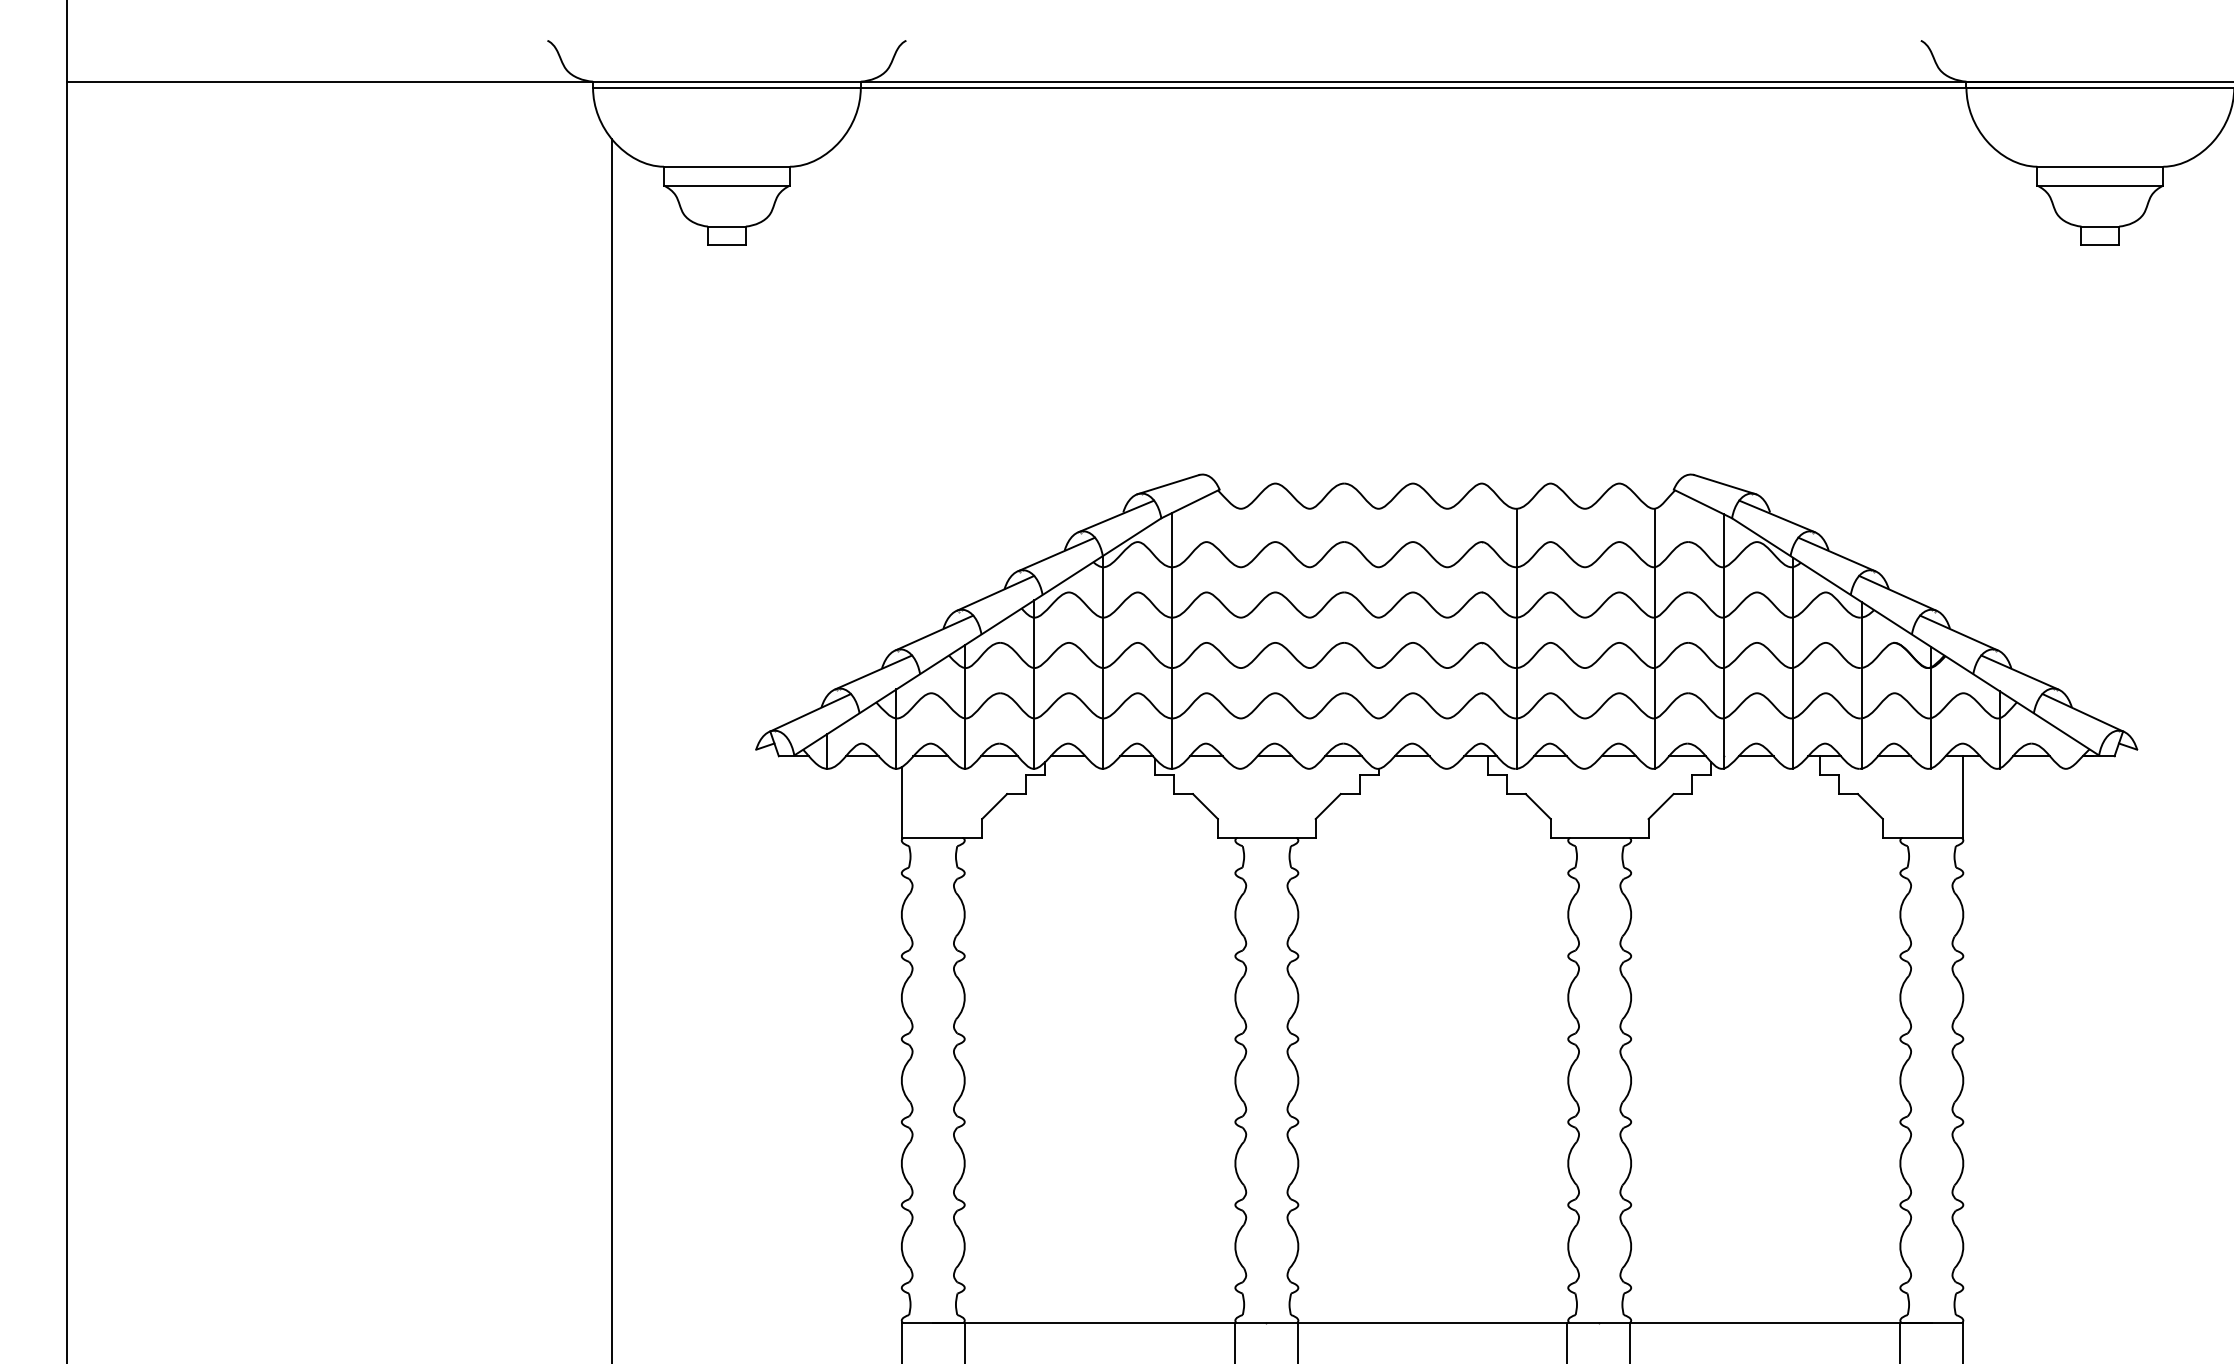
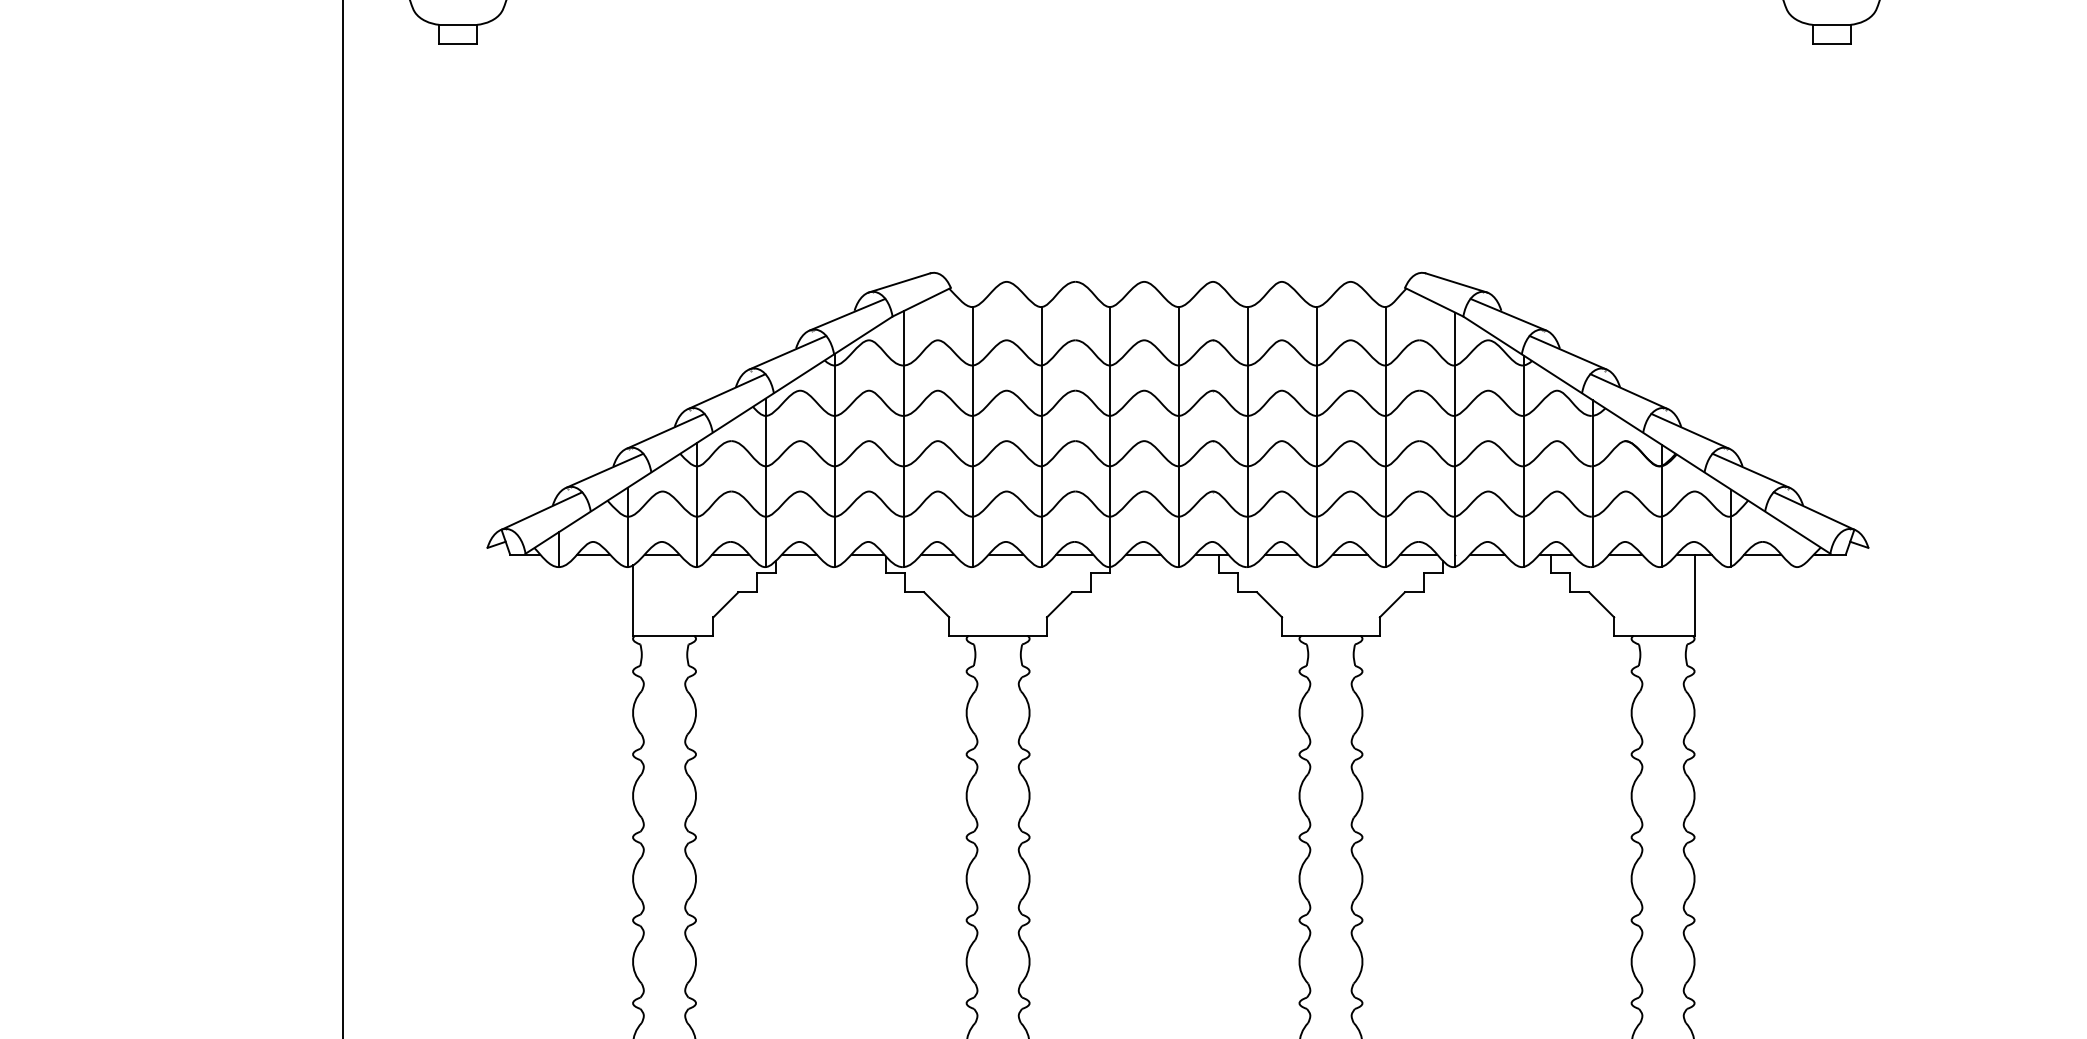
line: (1241, 638) -> (972, 436), added
line: (1310, 638) -> (1041, 436), added
line: (1379, 638) -> (1110, 436), added
line: (1448, 638) -> (1179, 436), added
line: (1586, 638) -> (1317, 436), added

